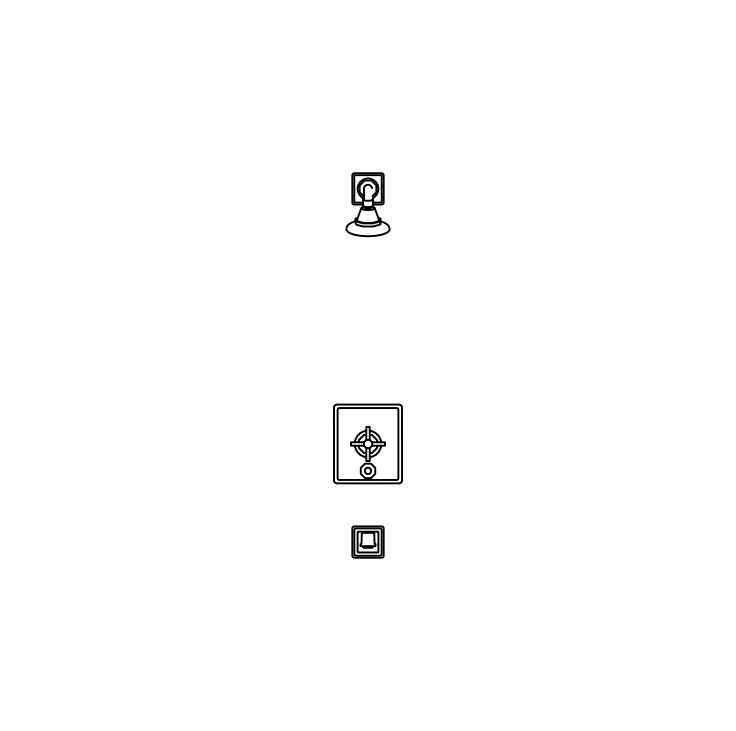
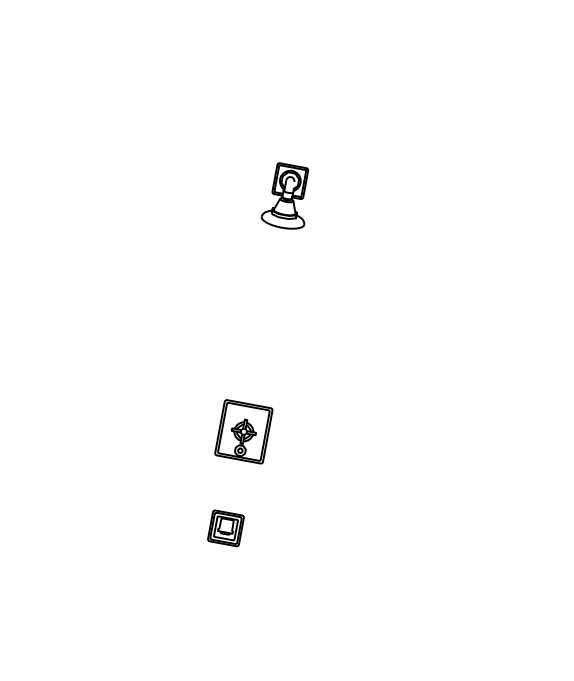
part: (367, 443) -> (243, 431), size x0.71

